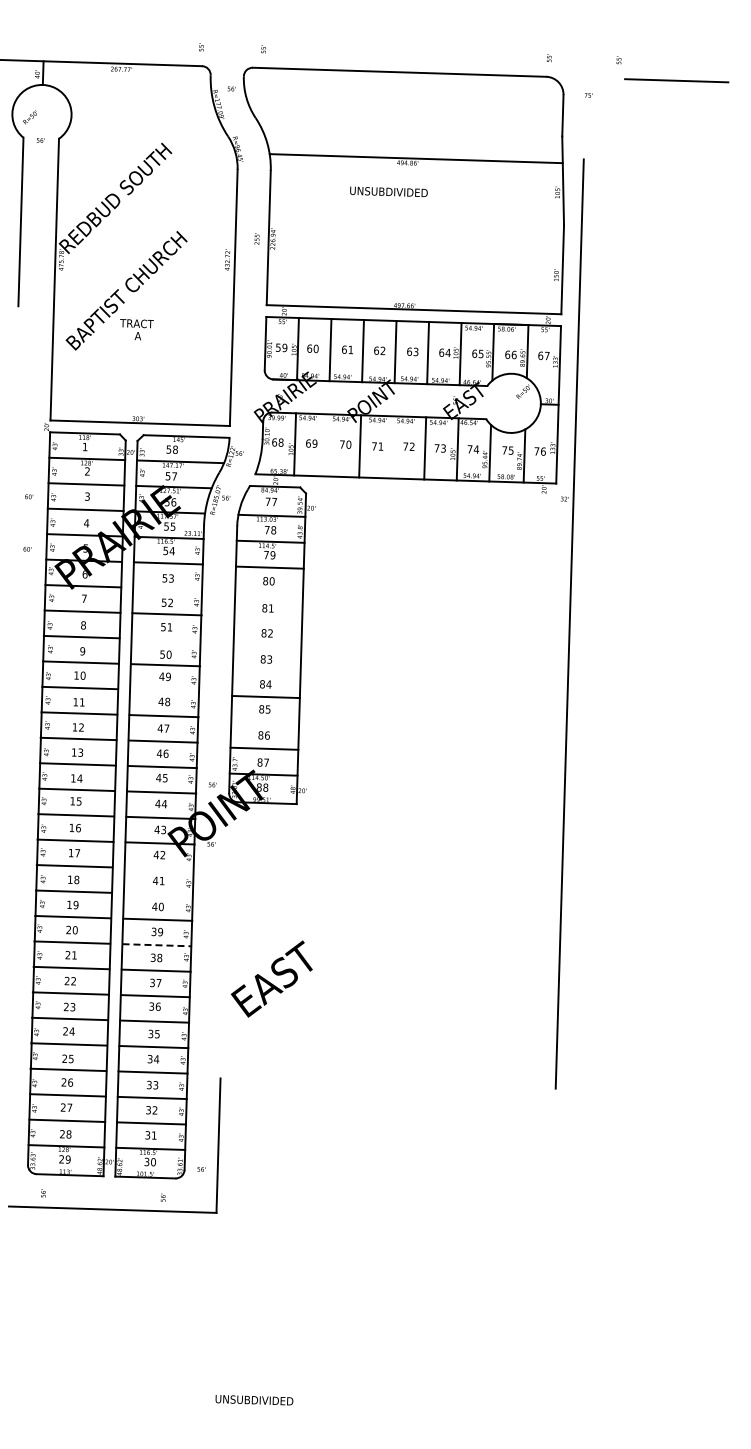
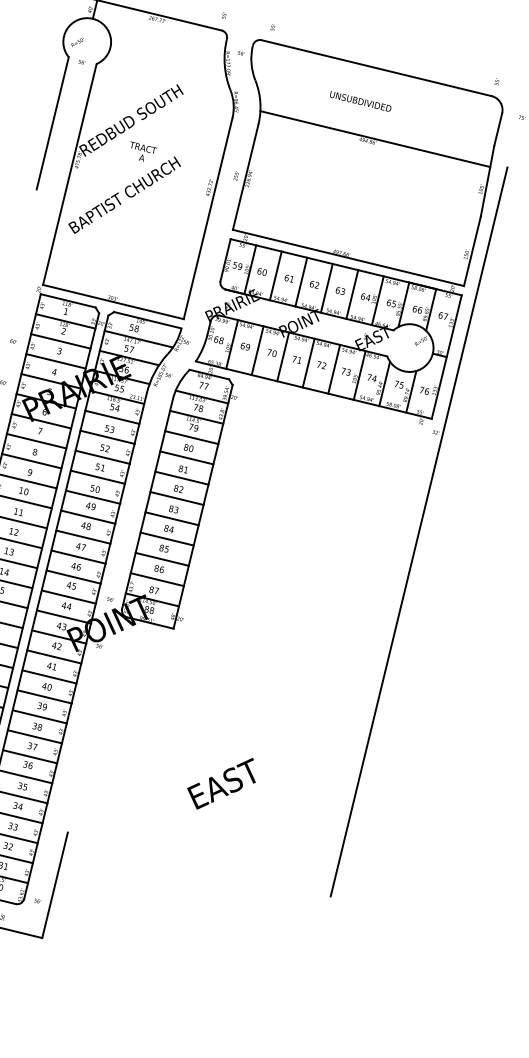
text: (388, 191) -> (360, 101), moved
text: (136, 329) -> (141, 152), moved
line: (327, 445) -> (257, 350), added
line: (392, 447) -> (308, 363), added
line: (167, 588) -> (107, 437), added
line: (269, 593) -> (187, 457), added
line: (268, 619) -> (182, 478), added
line: (165, 639) -> (97, 476), added
line: (267, 645) -> (176, 498), added
line: (266, 671) -> (171, 519), added
line: (164, 690) -> (88, 517), added
line: (265, 722) -> (162, 559), added
line: (158, 868) -> (53, 656), added
line: (158, 894) -> (49, 677), added
line: (156, 945) -> (39, 716), dashed -> solid
text: (271, 978) -> (221, 782), moved

